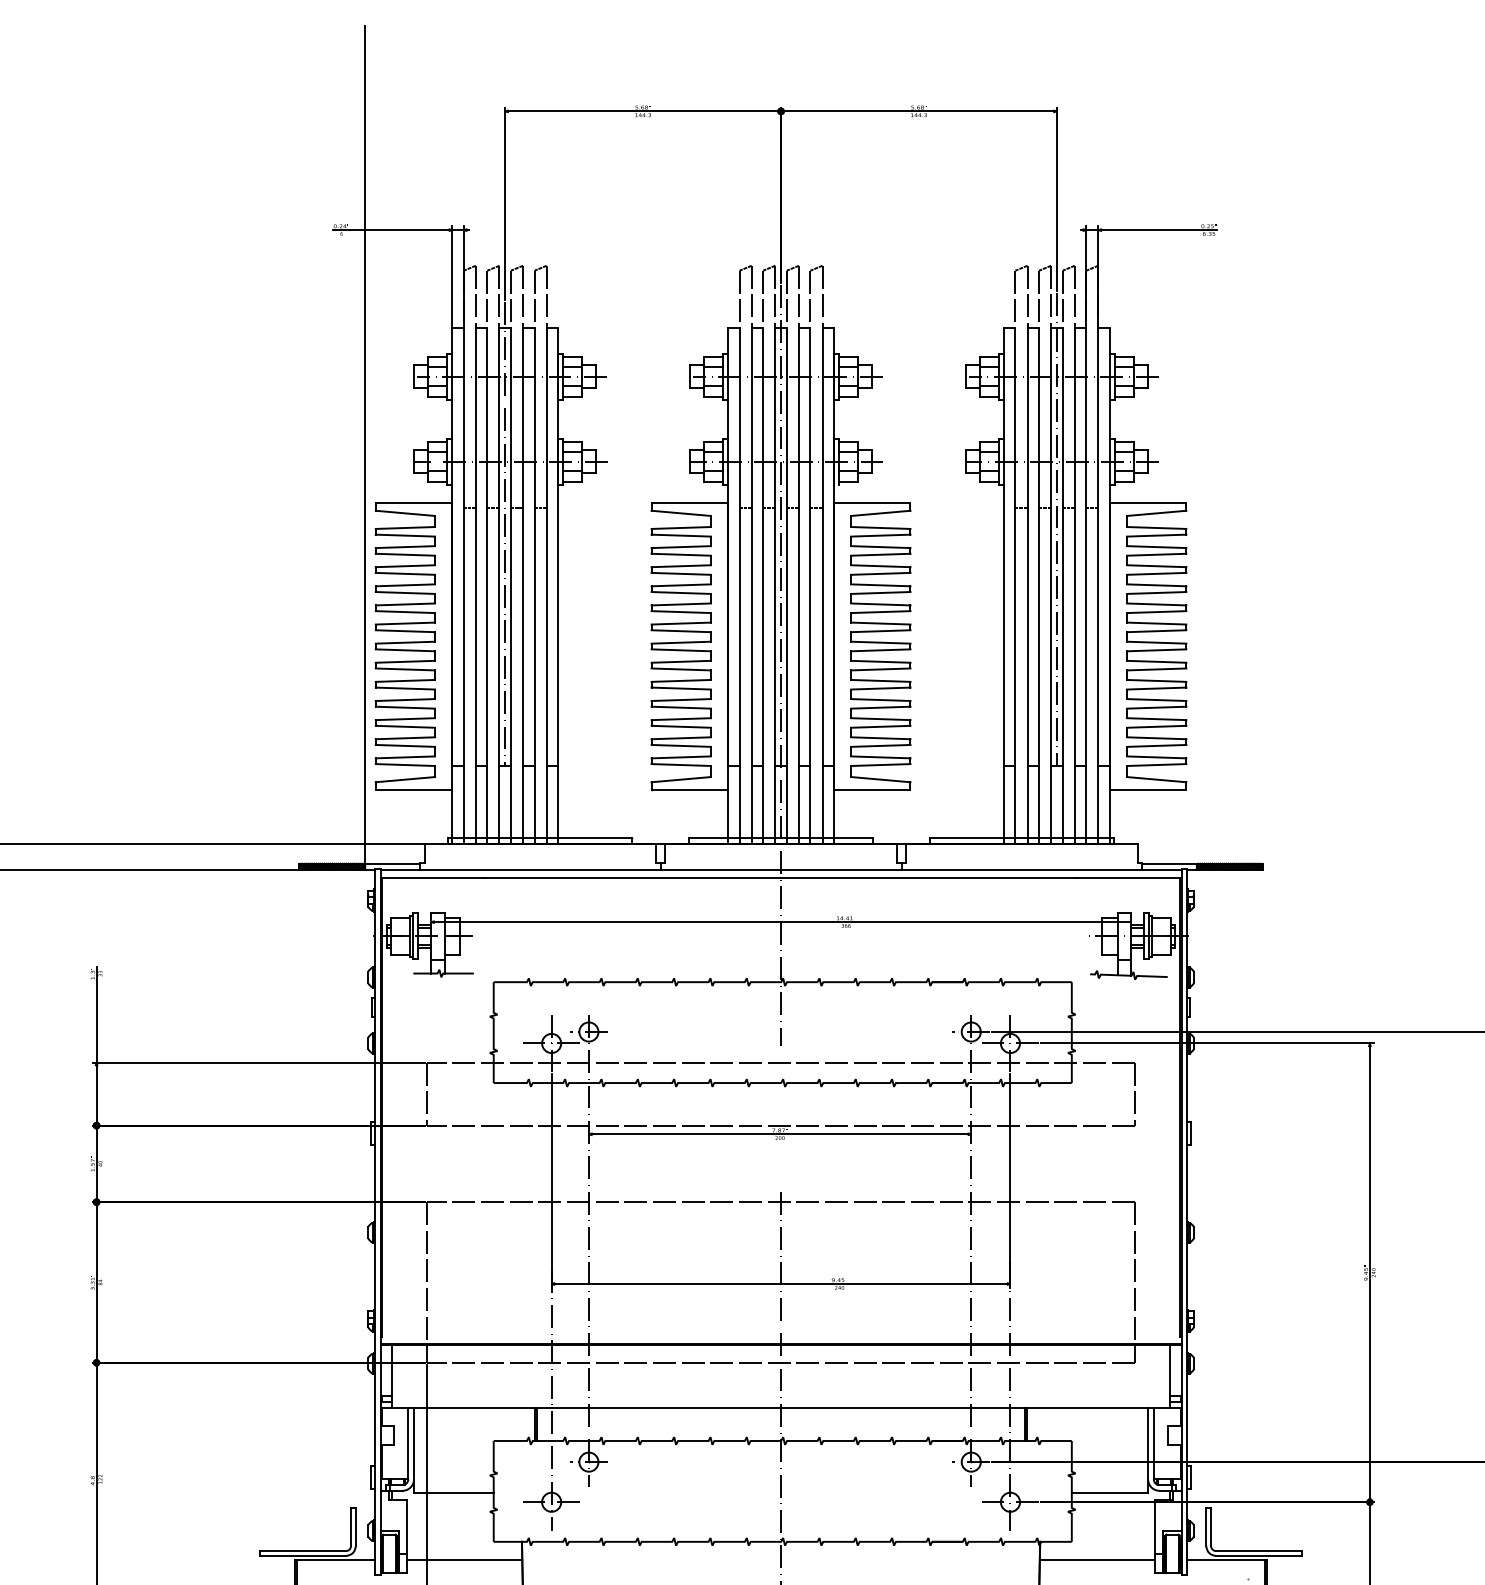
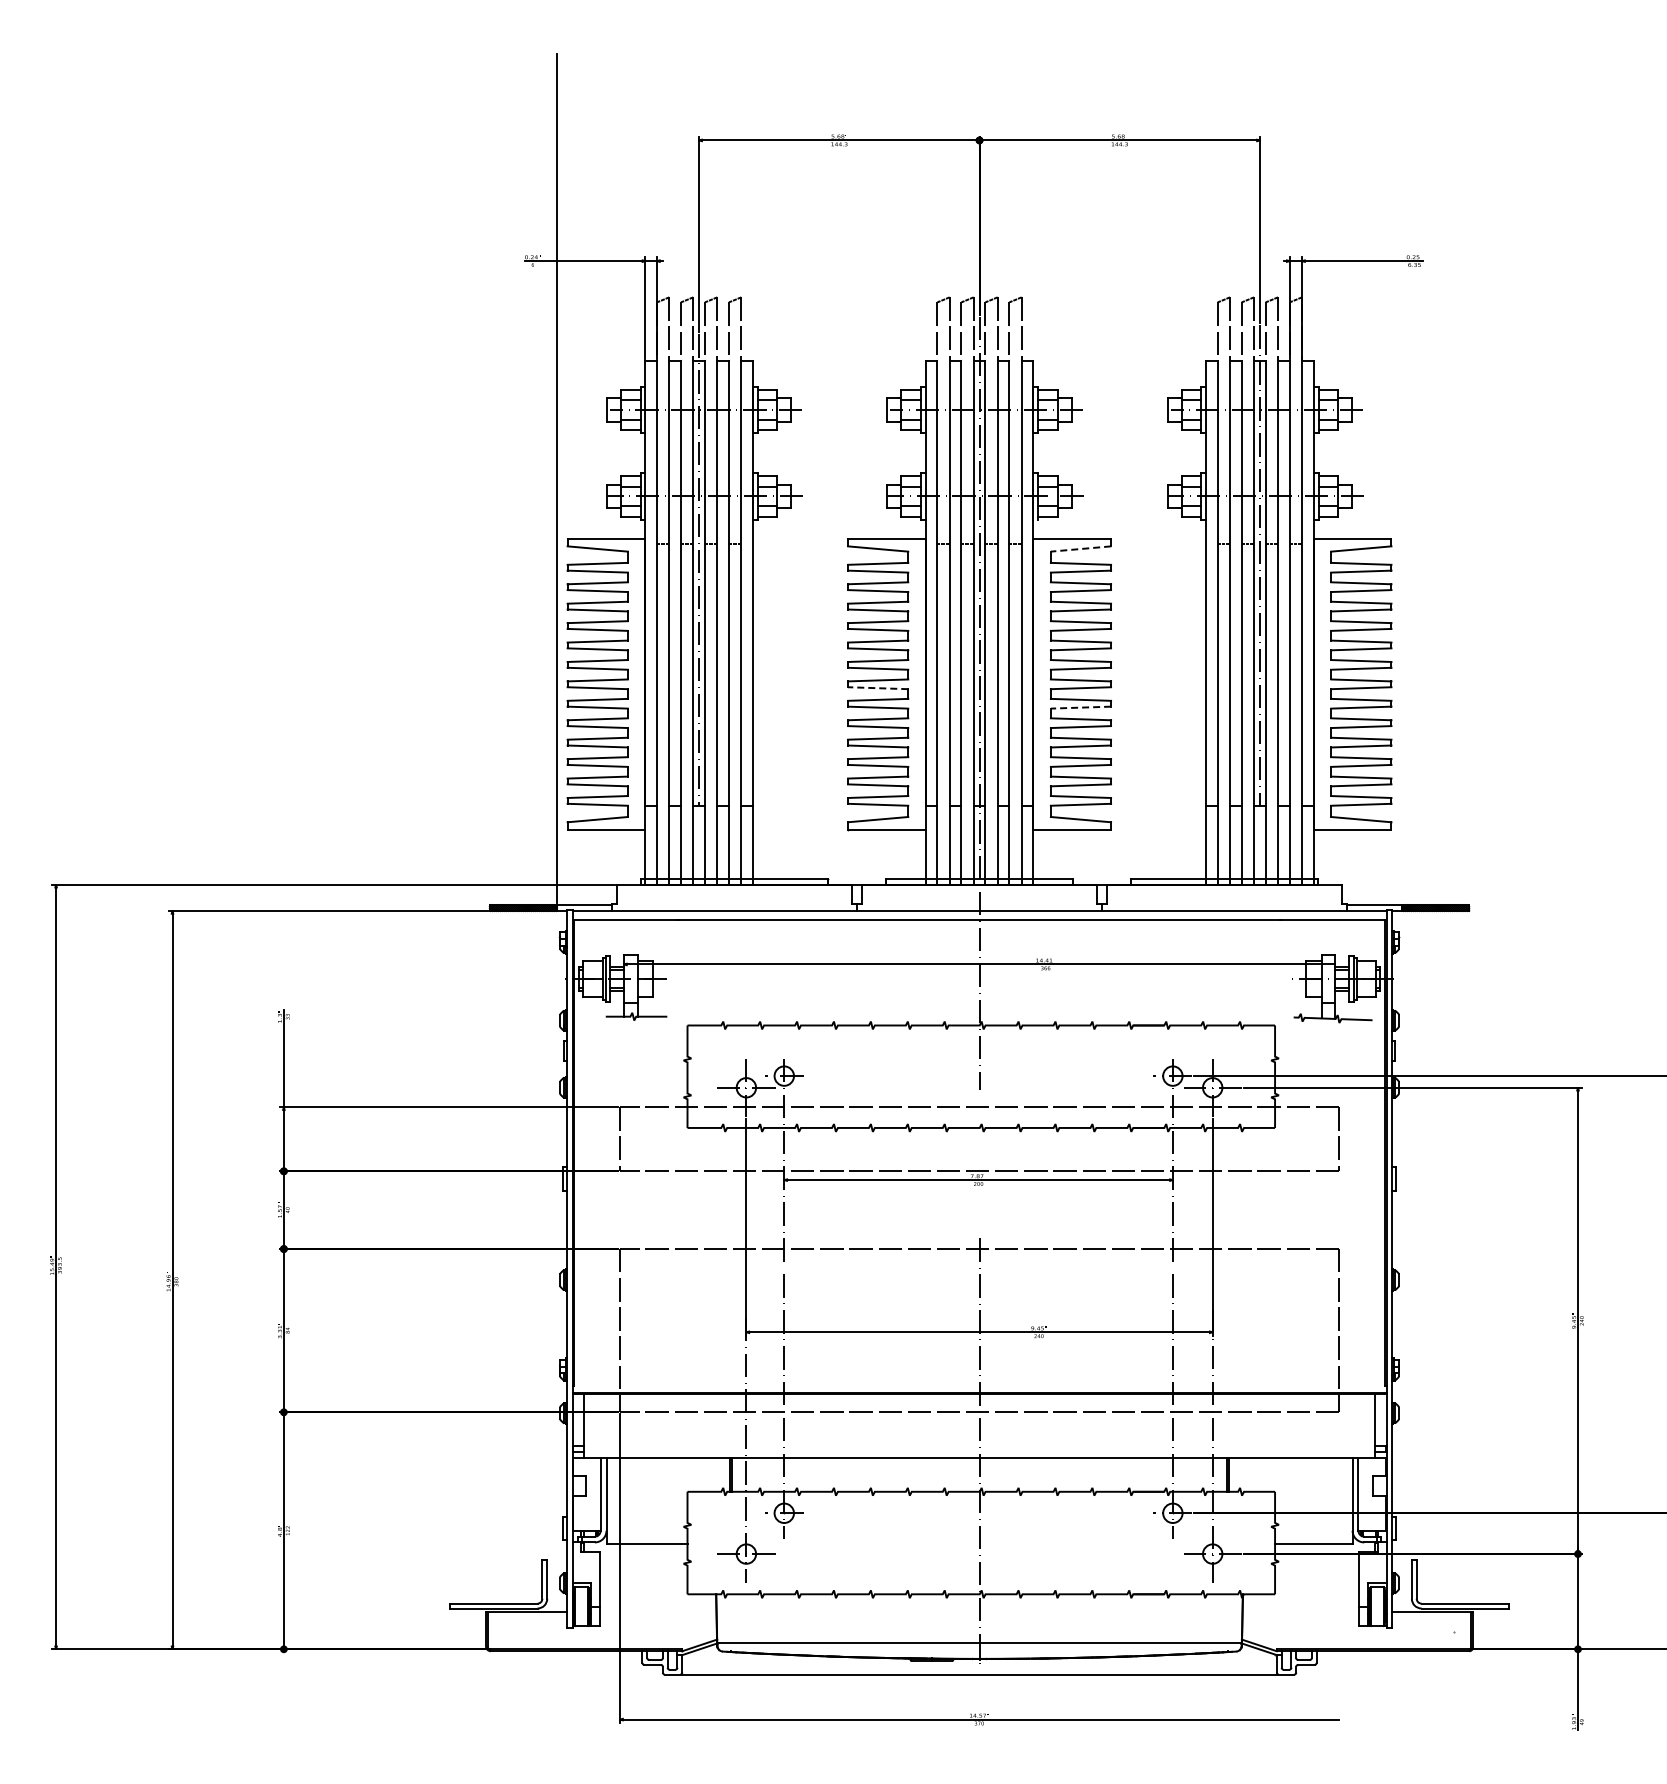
line: (880, 513) -> (1080, 549), solid -> dashed
line: (680, 650) -> (877, 688), solid -> dashed
line: (880, 669) -> (1080, 707), solid -> dashed
line: (464, 1559) -> (657, 1612), removed
line: (1096, 1559) -> (1300, 1612), removed

